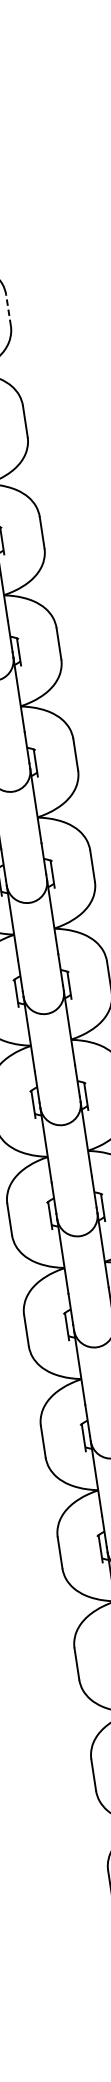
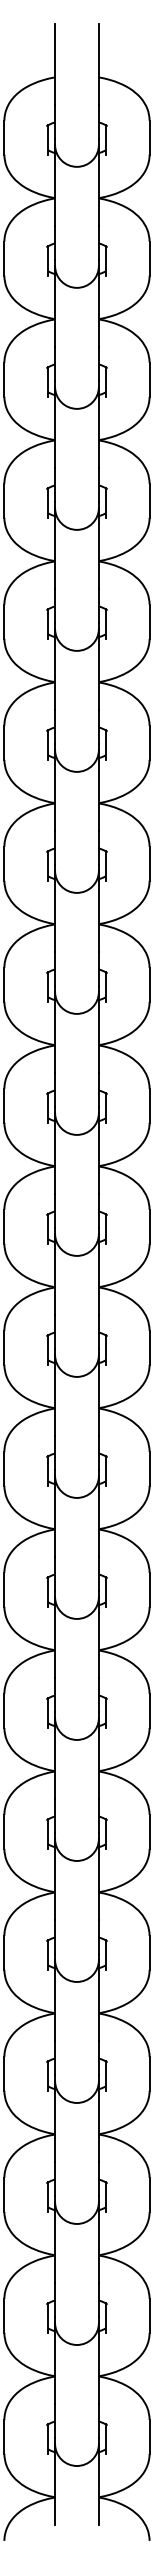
line: (8, 310) -> (149, 137), dashed -> solid

